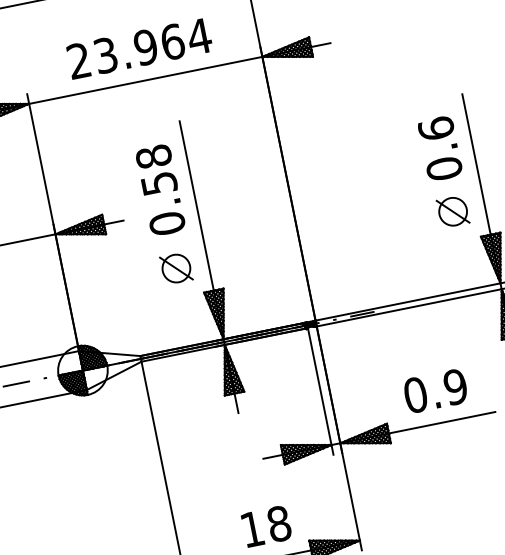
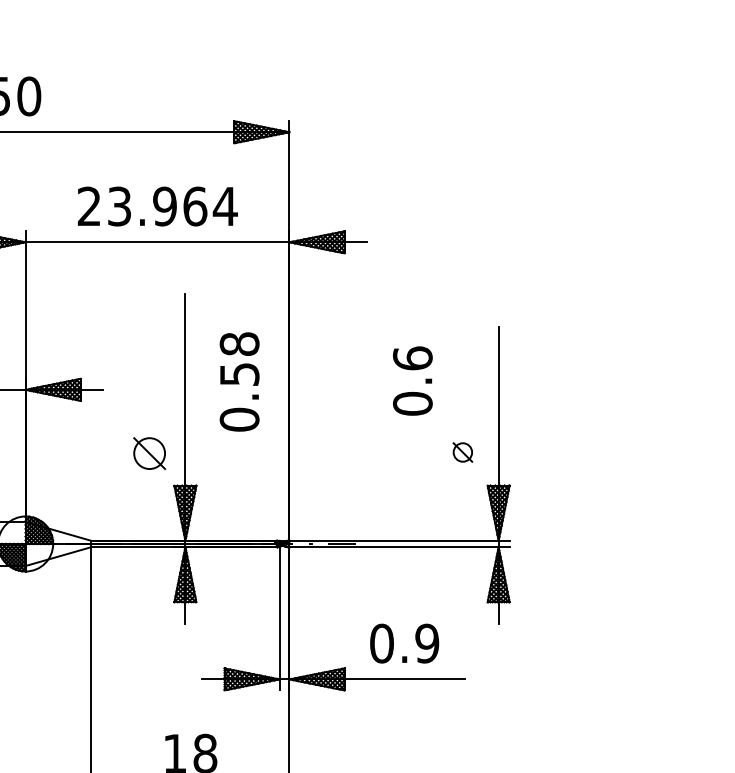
text: (439, 148) -> (412, 380), moved
text: (160, 189) -> (239, 381), moved
part: (452, 211) -> (462, 452), size x0.6

